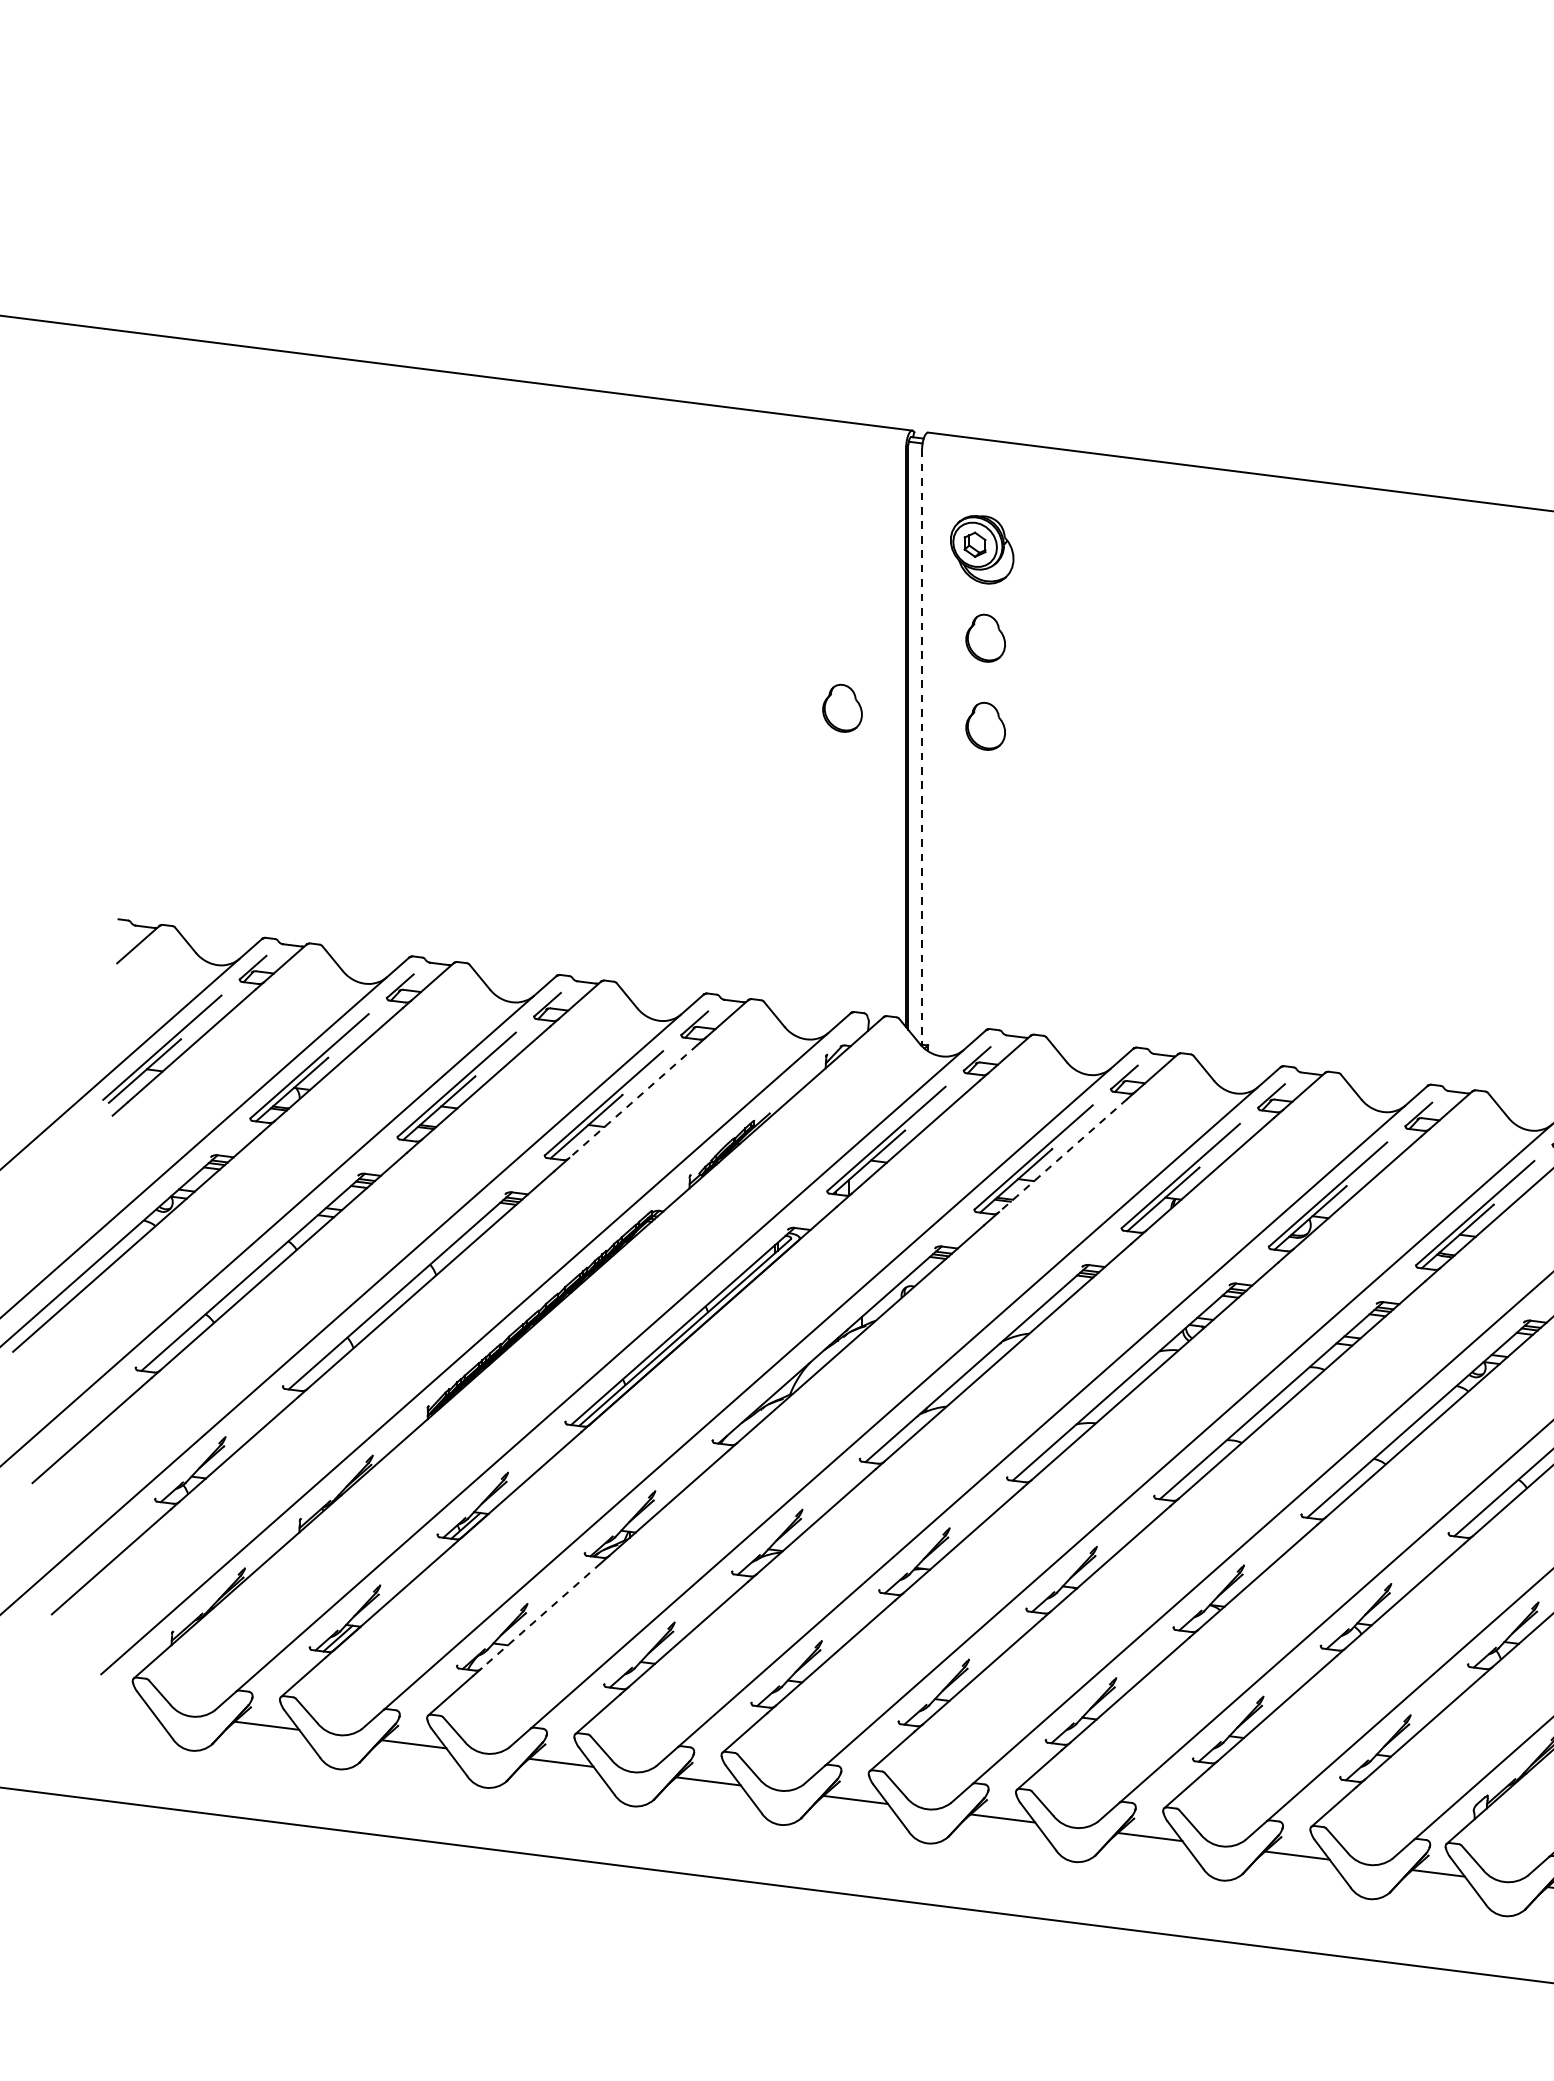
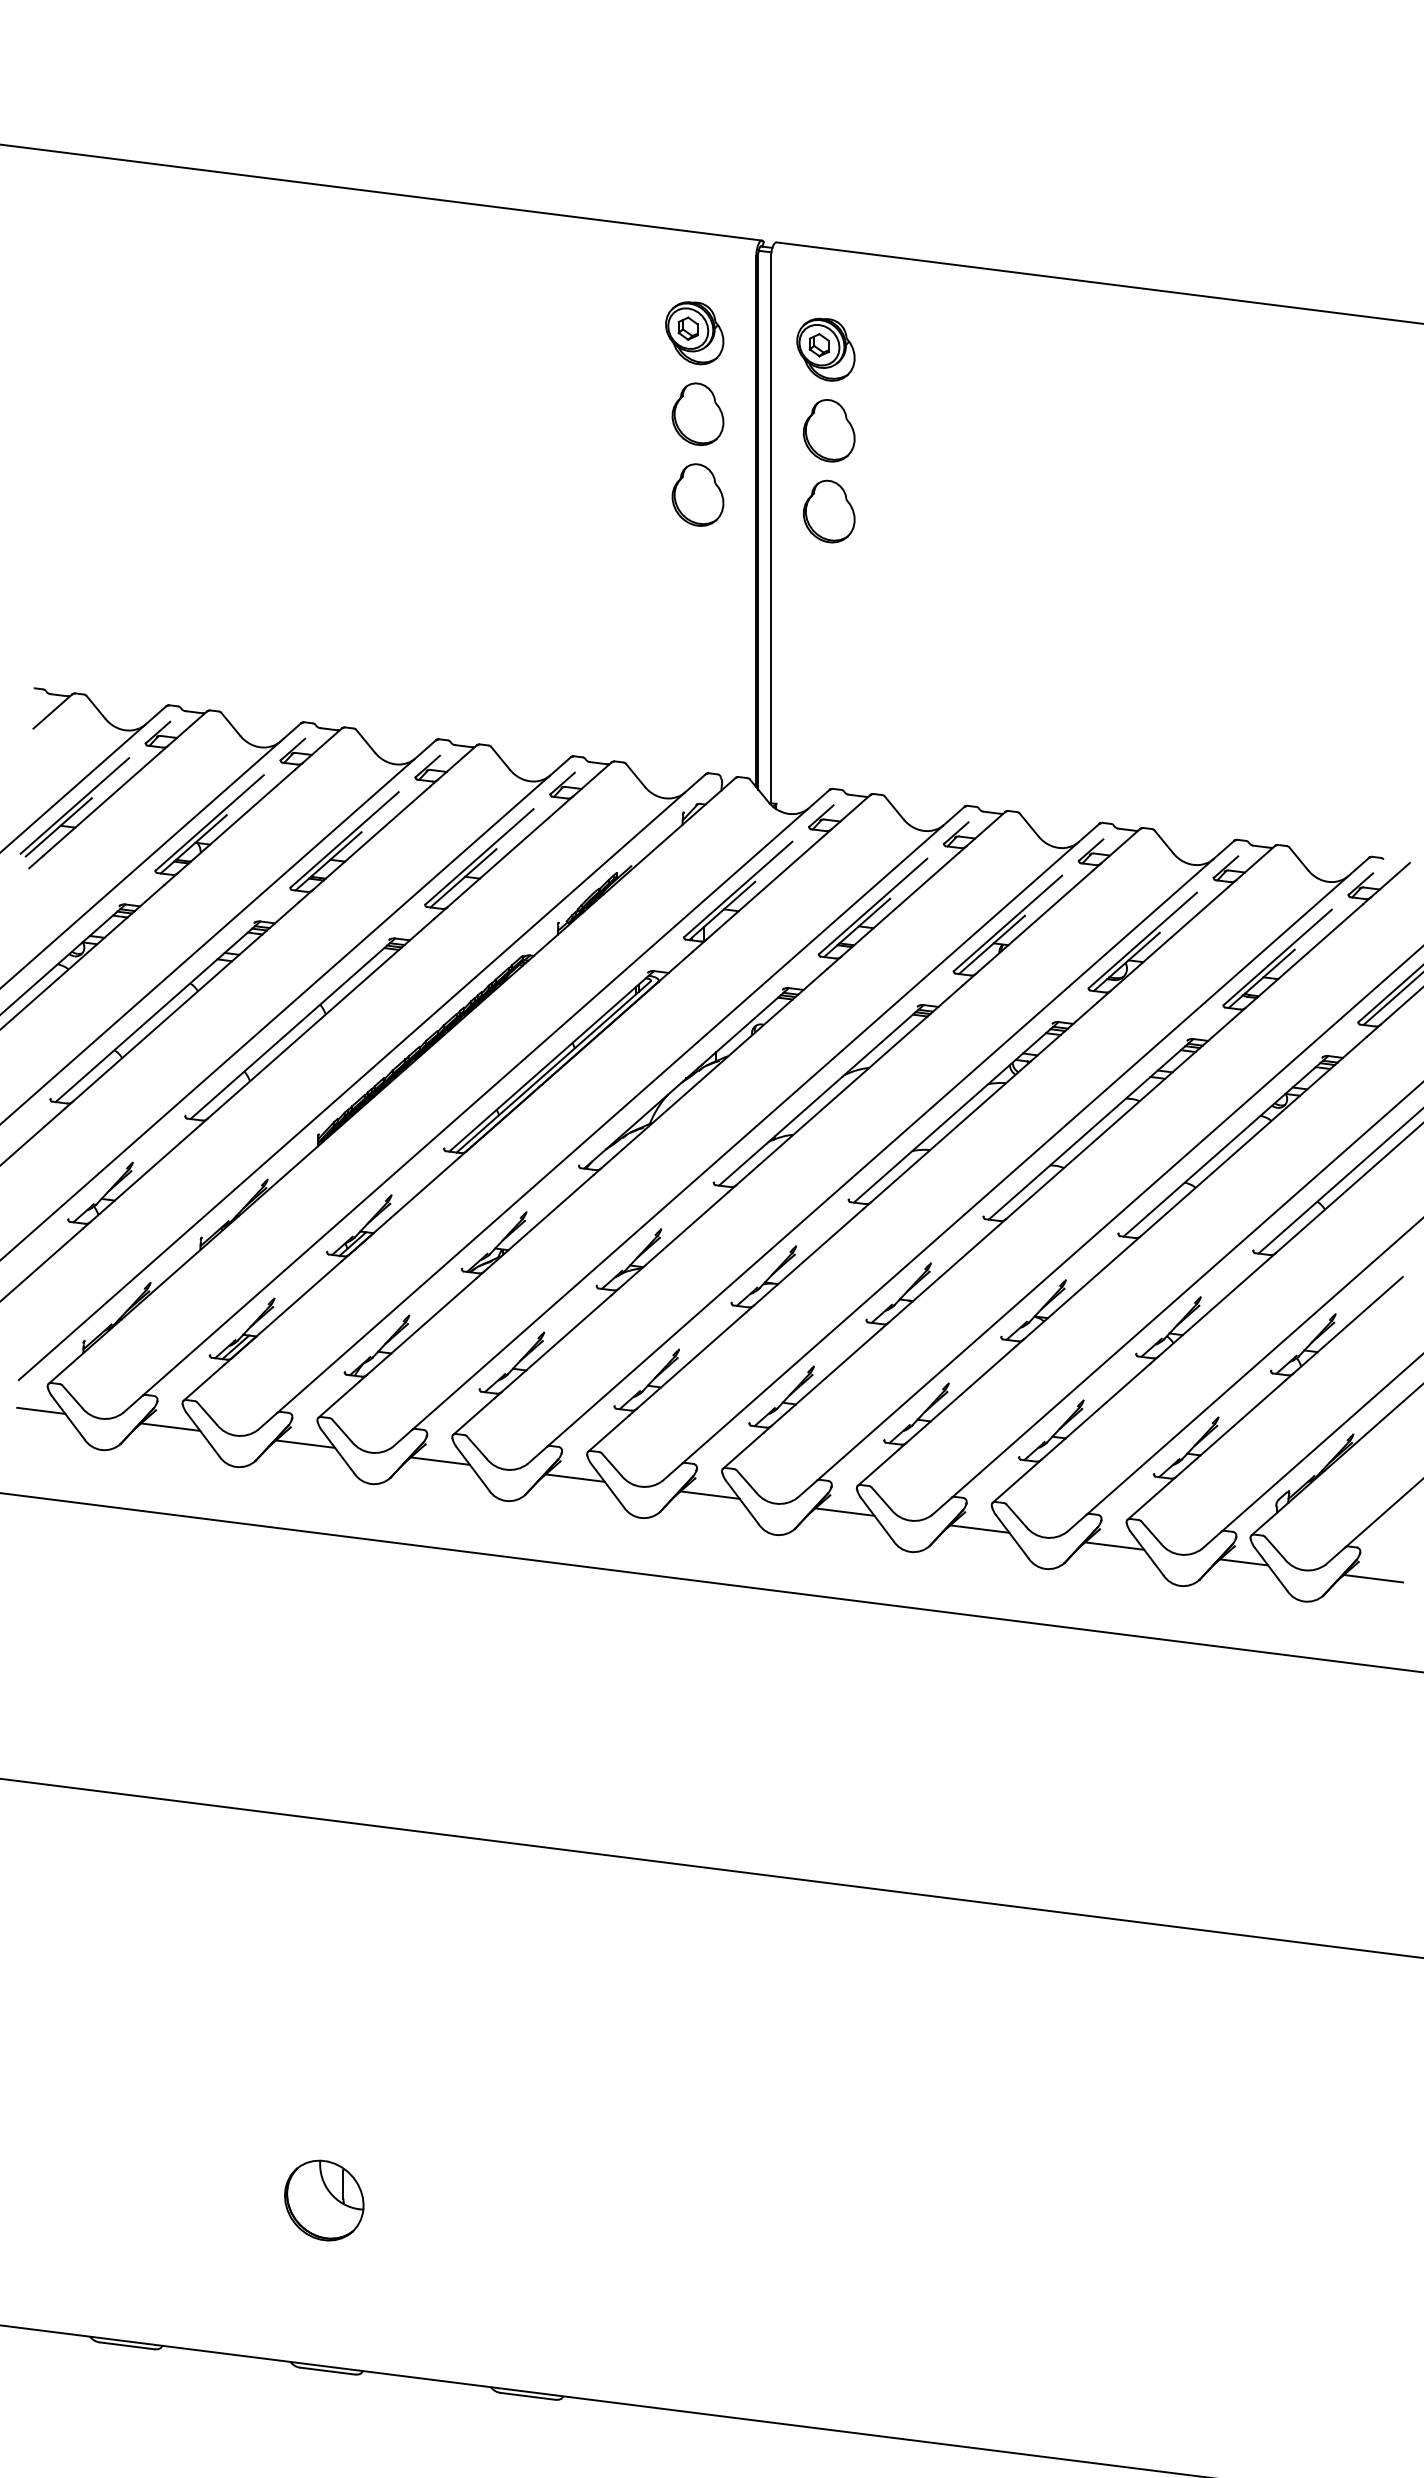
part: (838, 532) -> (694, 333), added
part: (841, 620) -> (697, 414), added
part: (984, 637) -> (828, 430), size x1.43
part: (841, 707) -> (697, 494), size x1.43
part: (984, 726) -> (828, 511), size x1.43
line: (921, 747) -> (770, 530), dashed -> solid
line: (633, 1101) -> (506, 855), dashed -> solid
line: (1062, 1156) -> (899, 905), dashed -> solid
line: (540, 1615) -> (421, 1326), dashed -> solid
line: (125, 1707) -> (41, 1410), added

